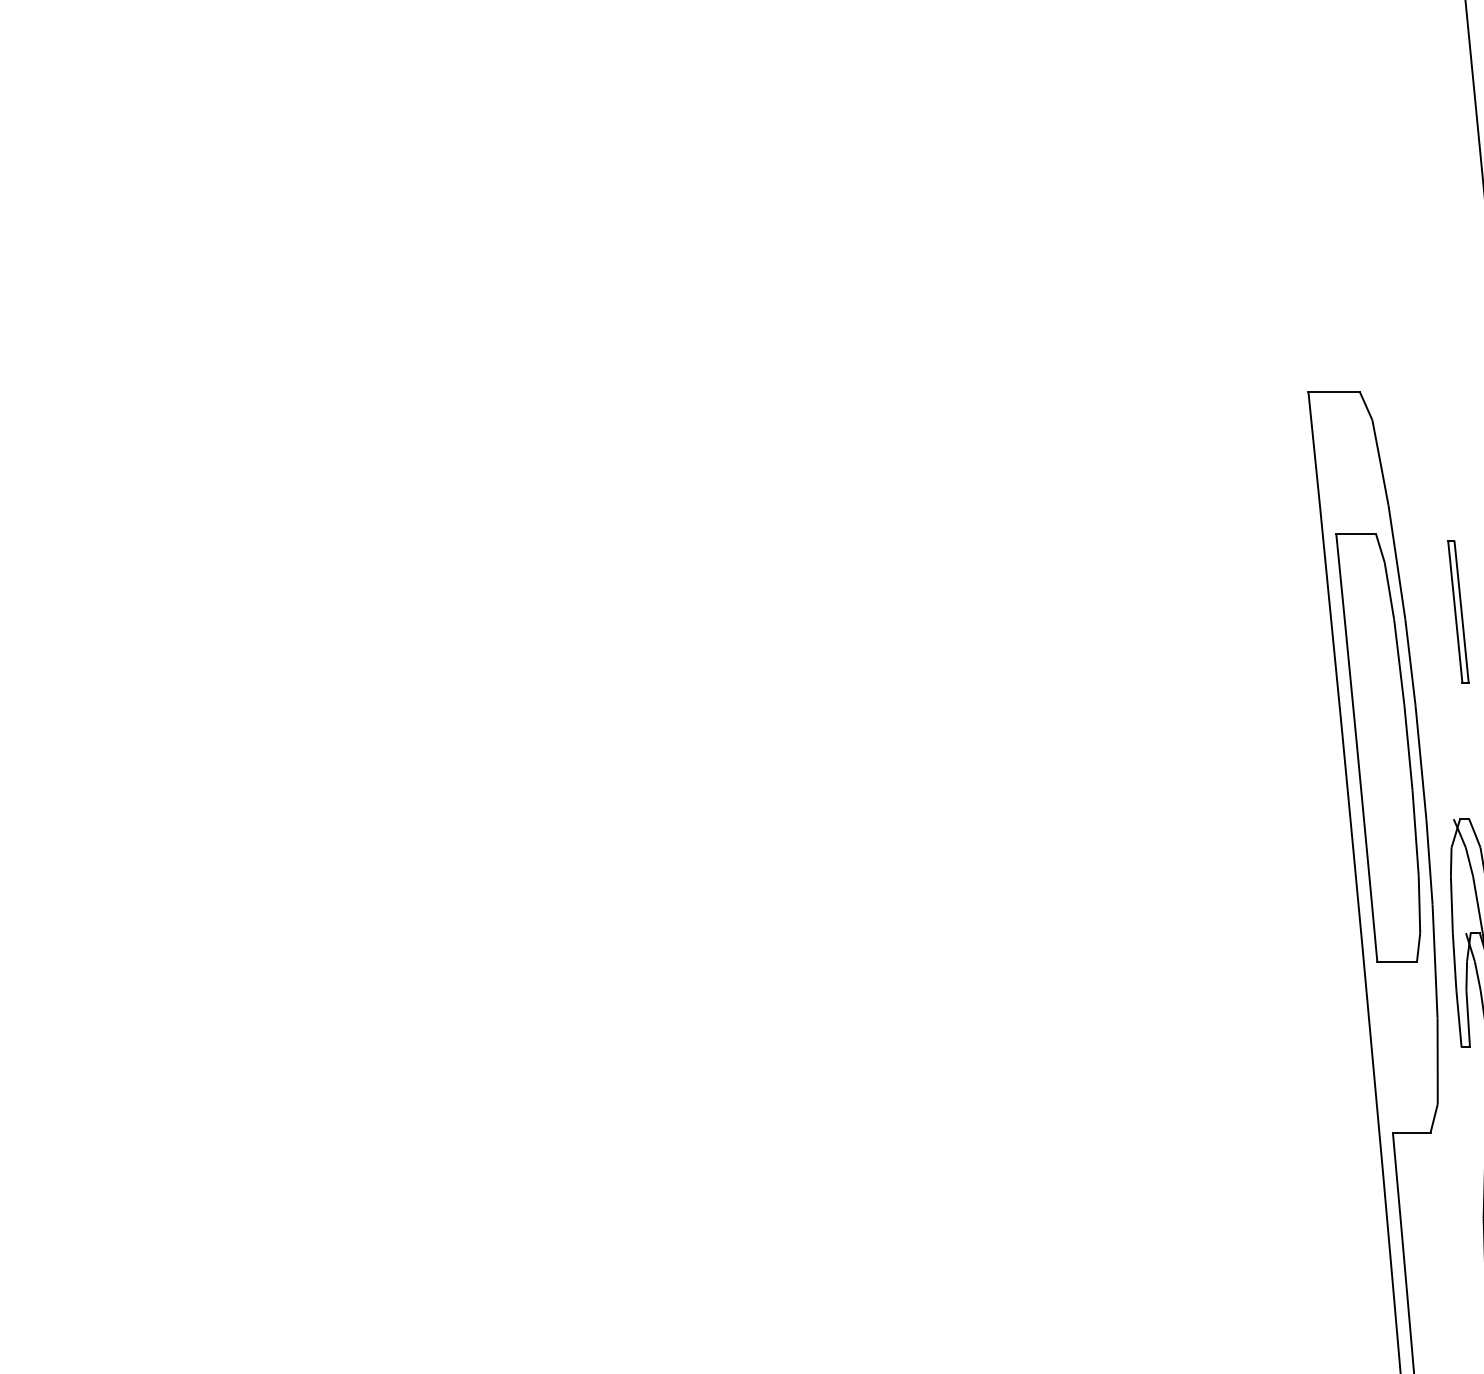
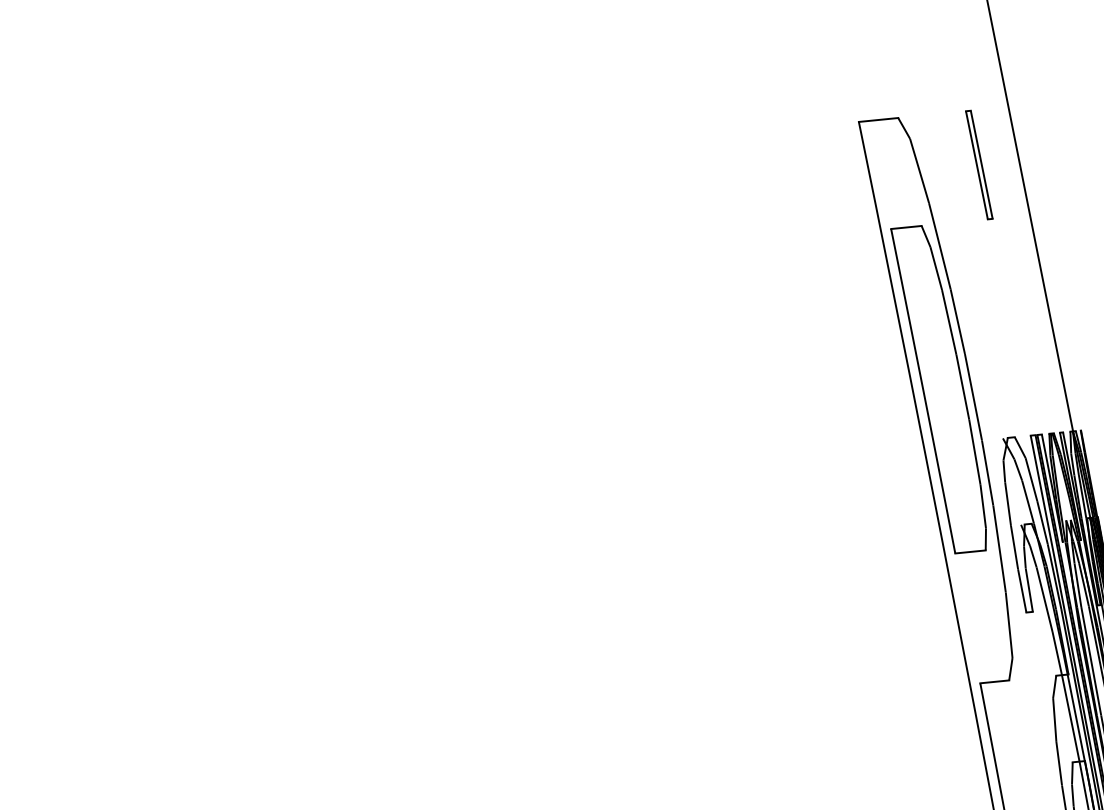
part: (1458, 611) -> (979, 164), moved

